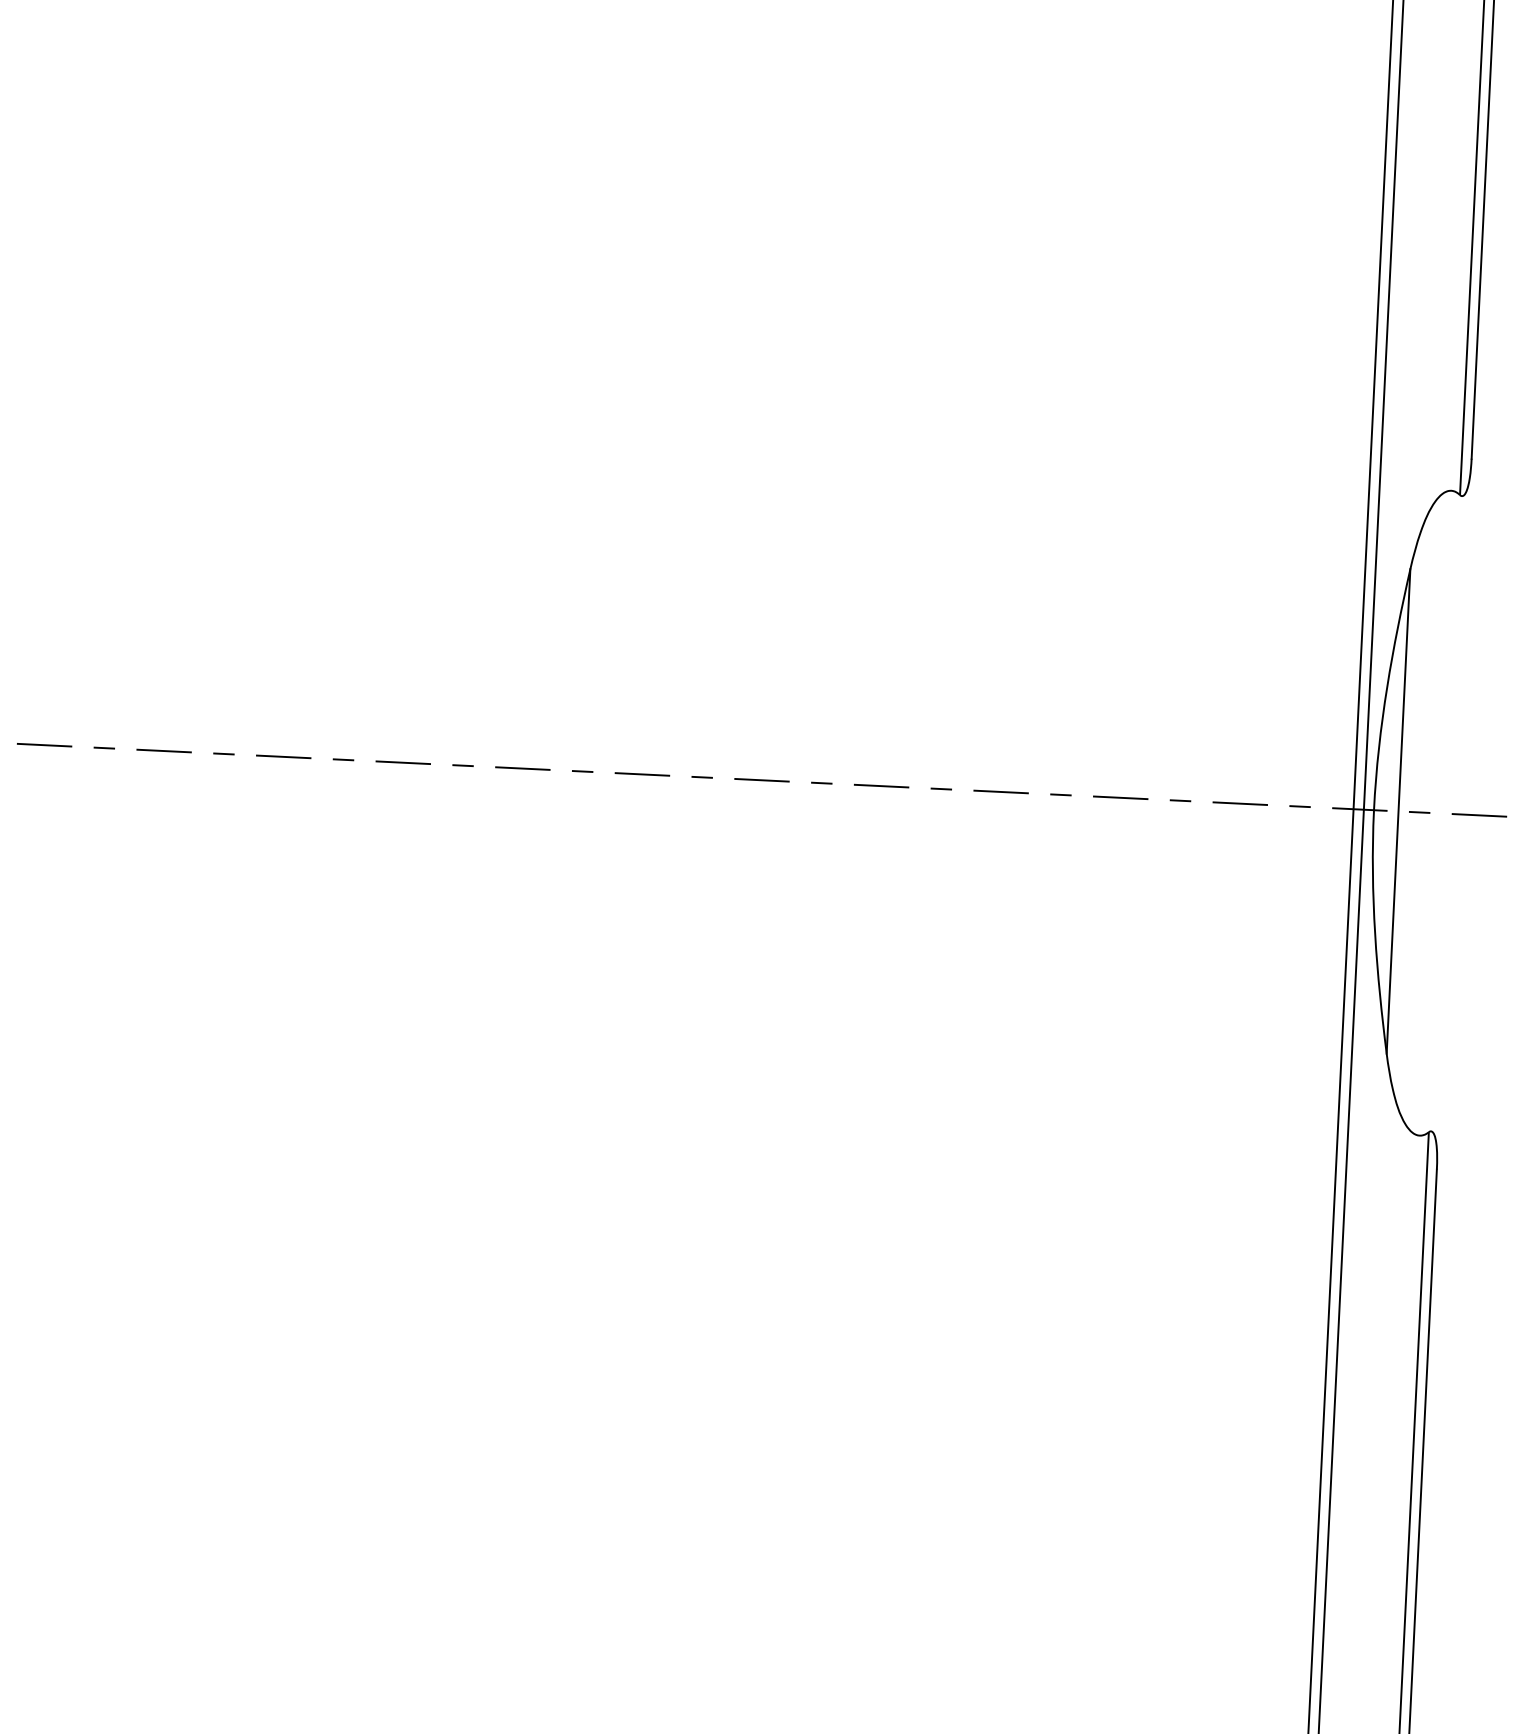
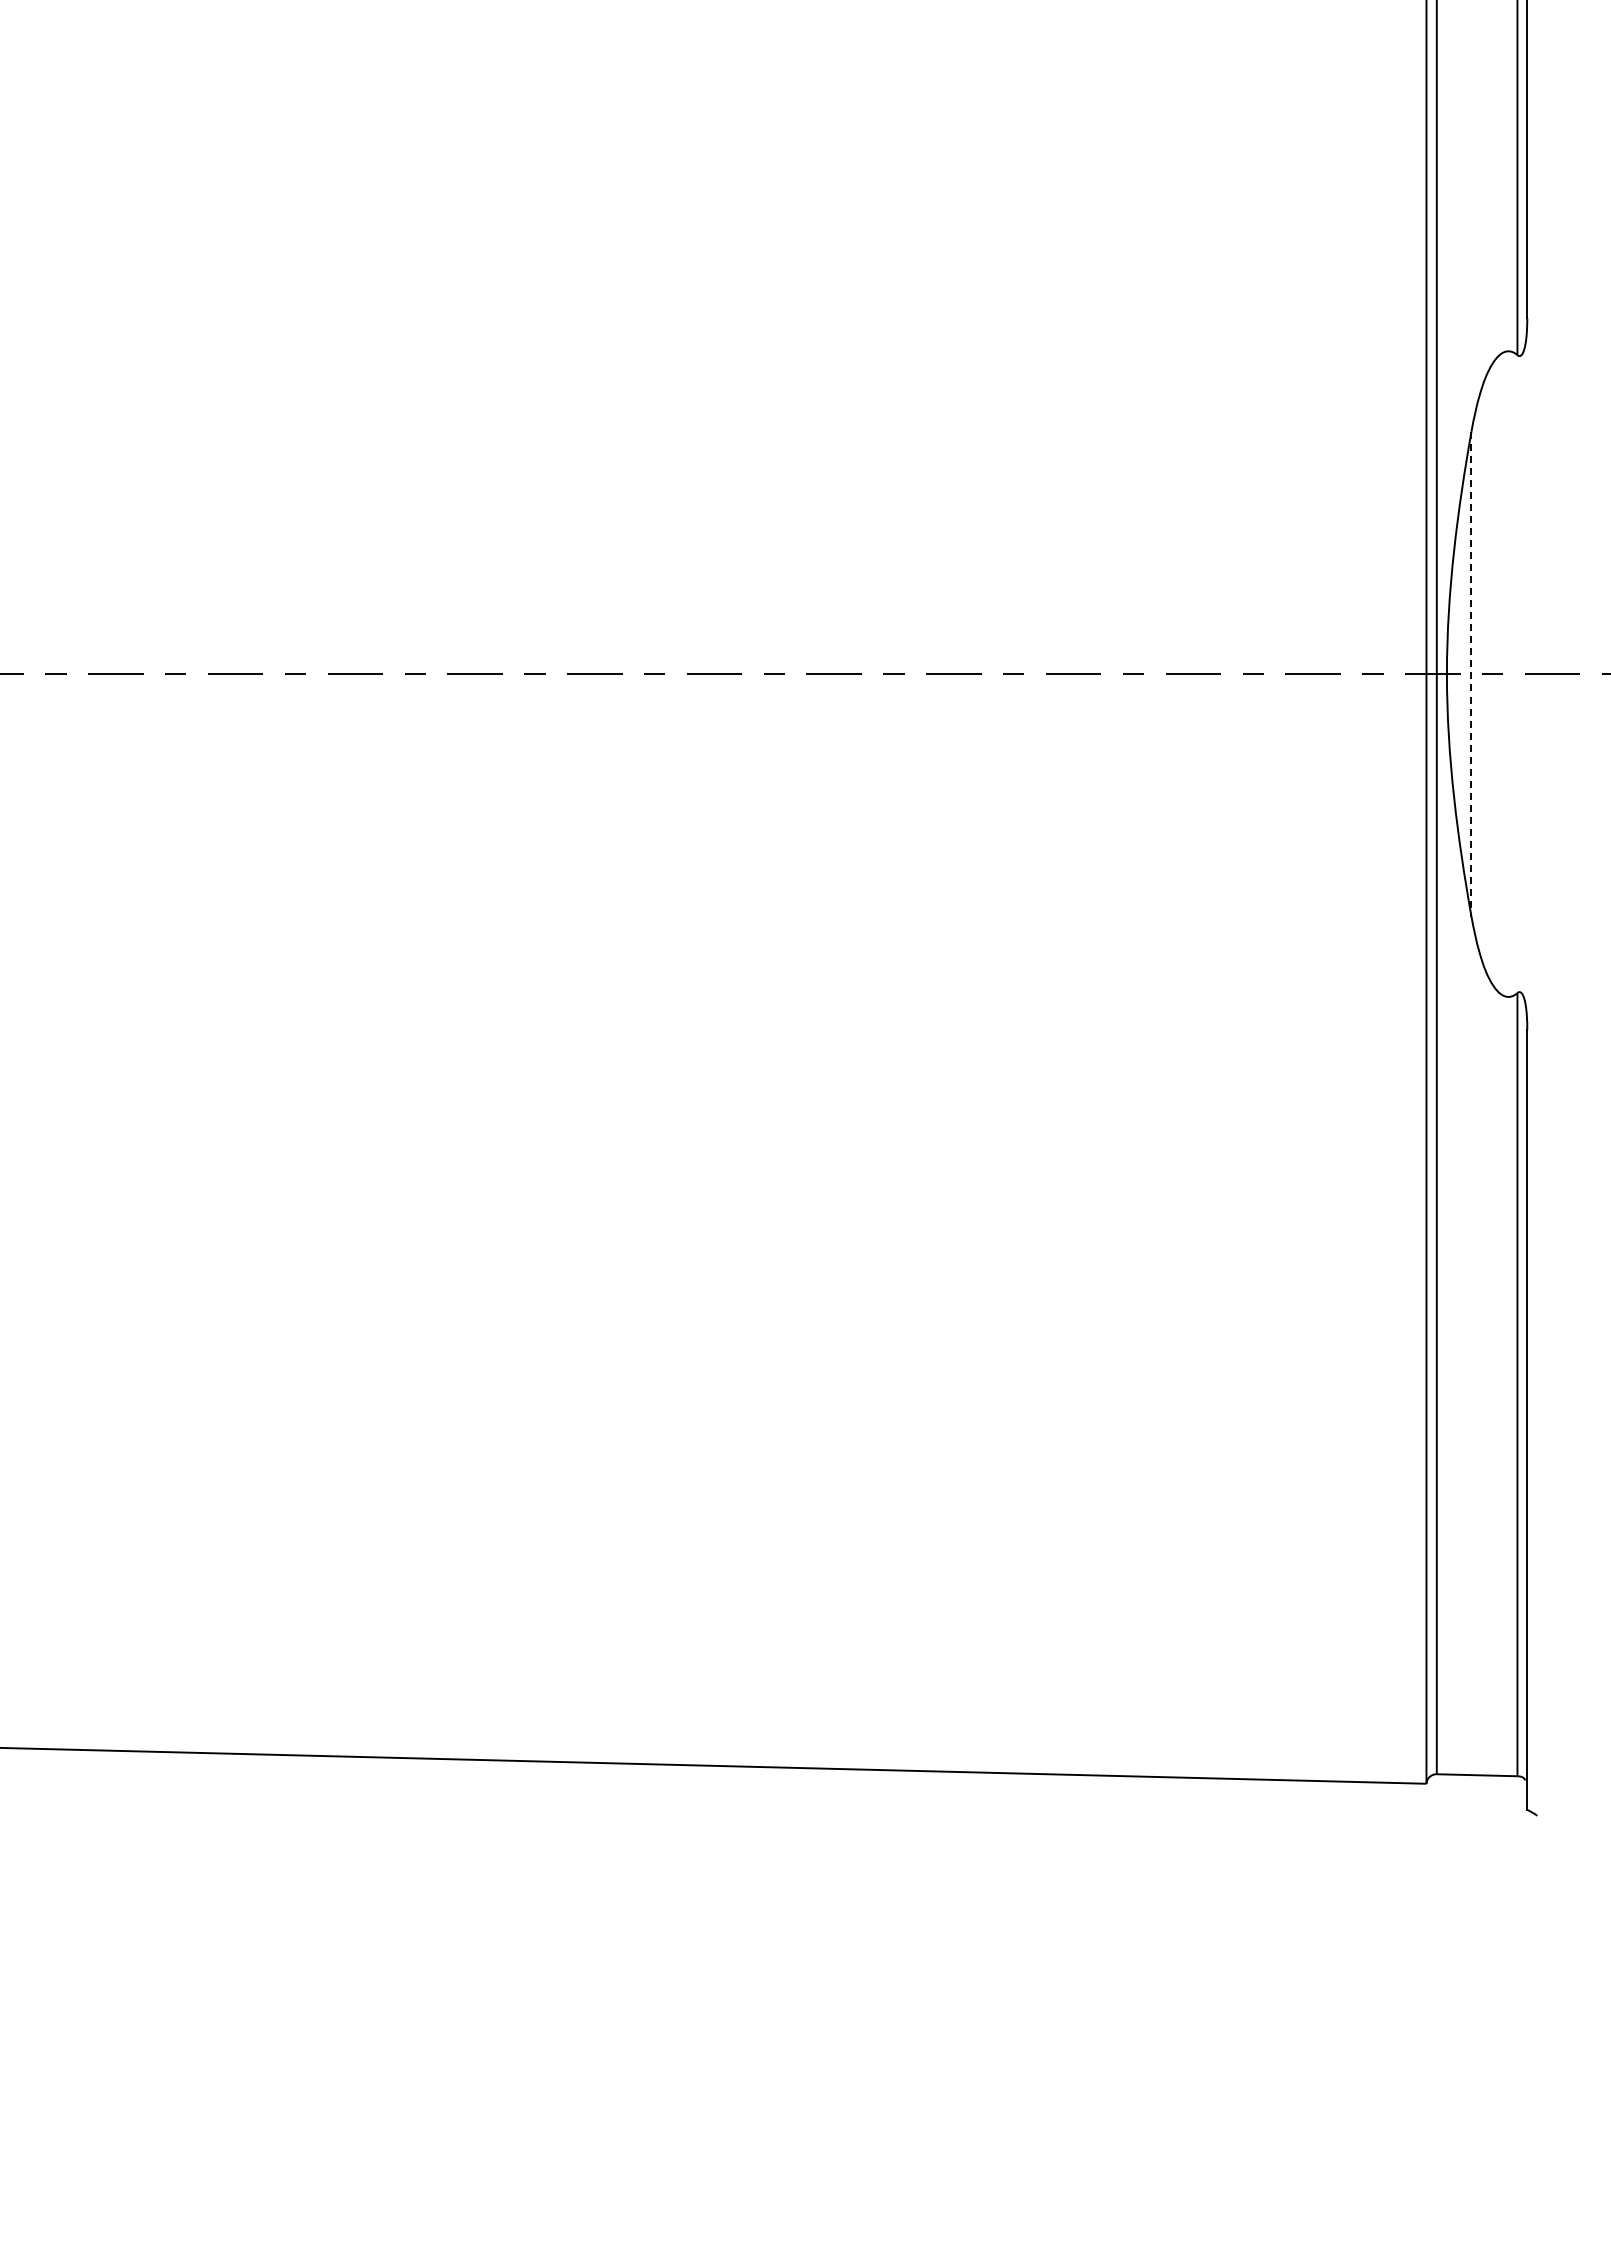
line: (1398, 811) -> (1471, 674), solid -> dashed

